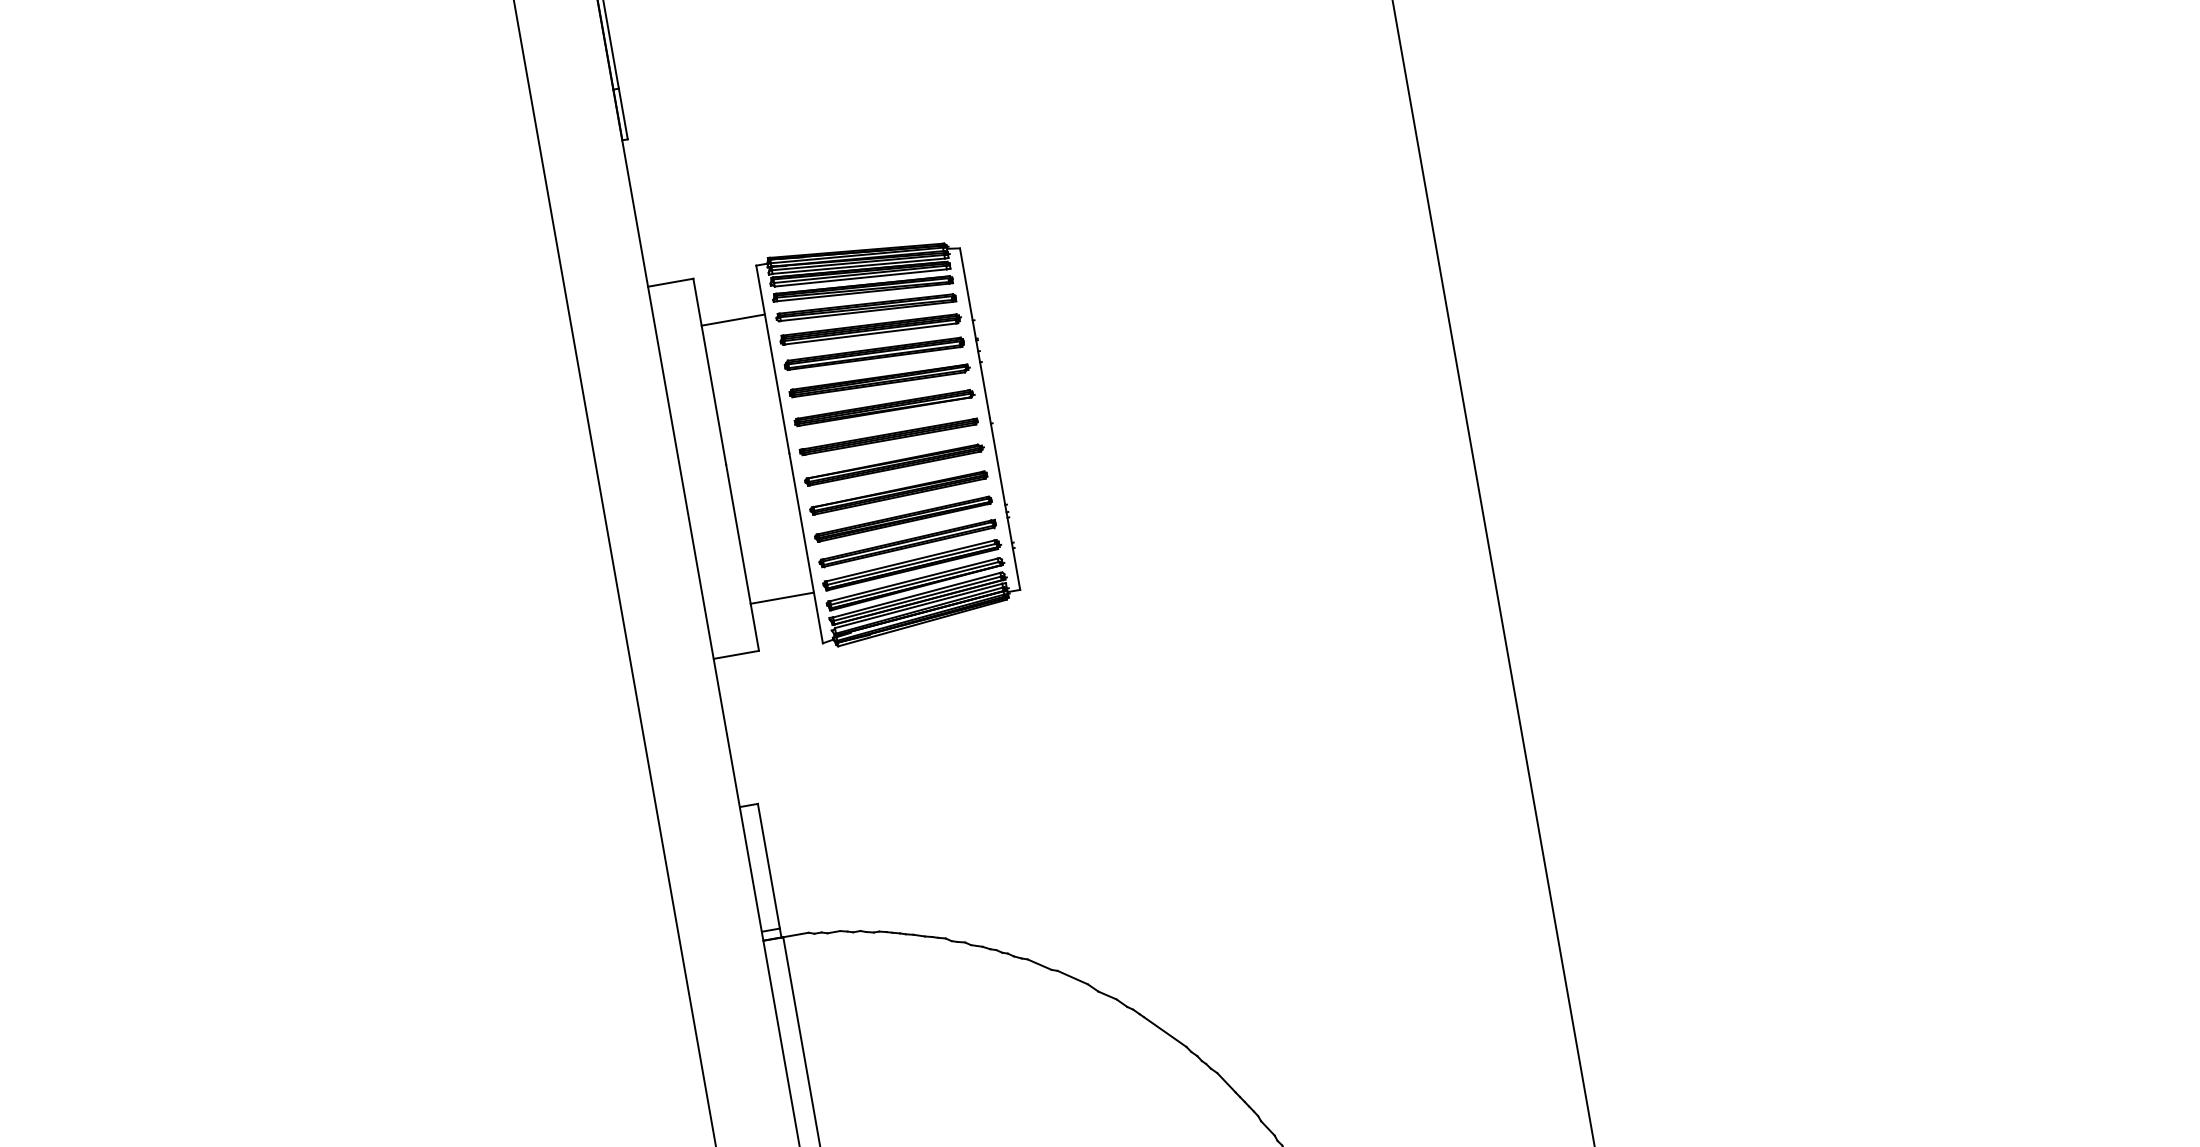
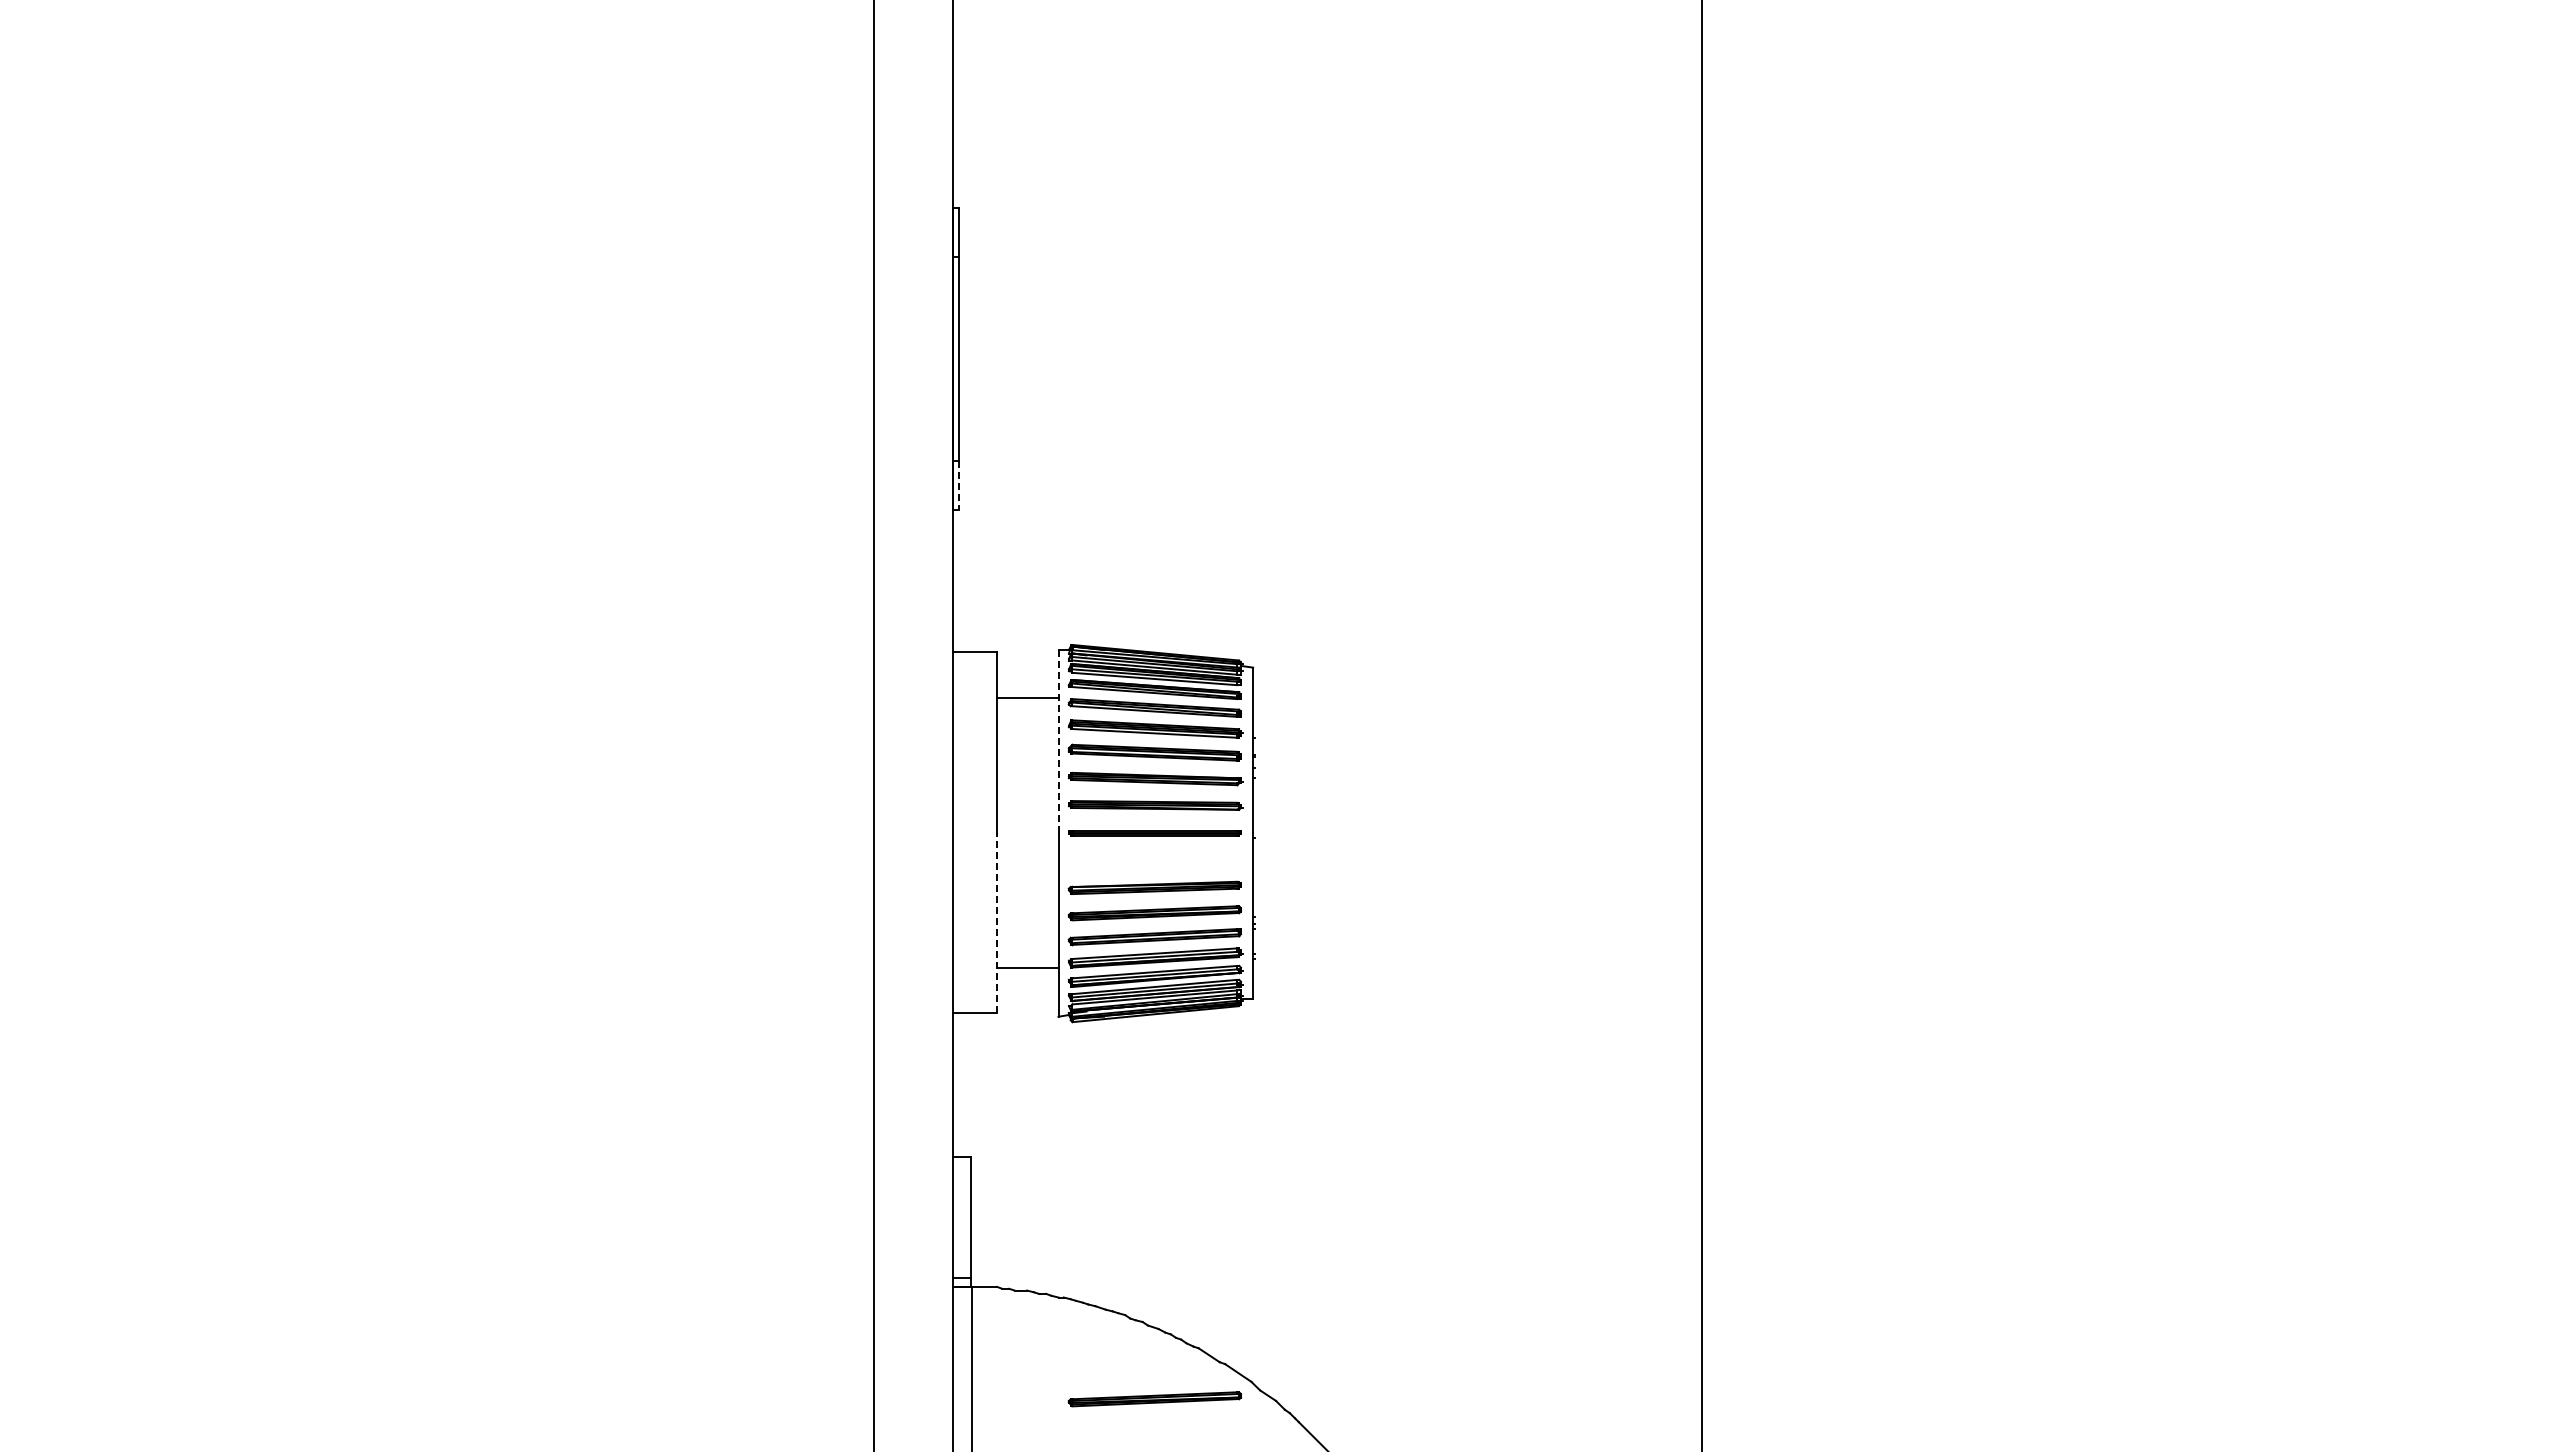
line: (623, 114) -> (958, 485), solid -> dashed
line: (772, 358) -> (1058, 740), solid -> dashed
part: (894, 464) -> (1155, 860), removed
line: (742, 557) -> (997, 922), solid -> dashed
part: (991, 1020) -> (1154, 1399), added

